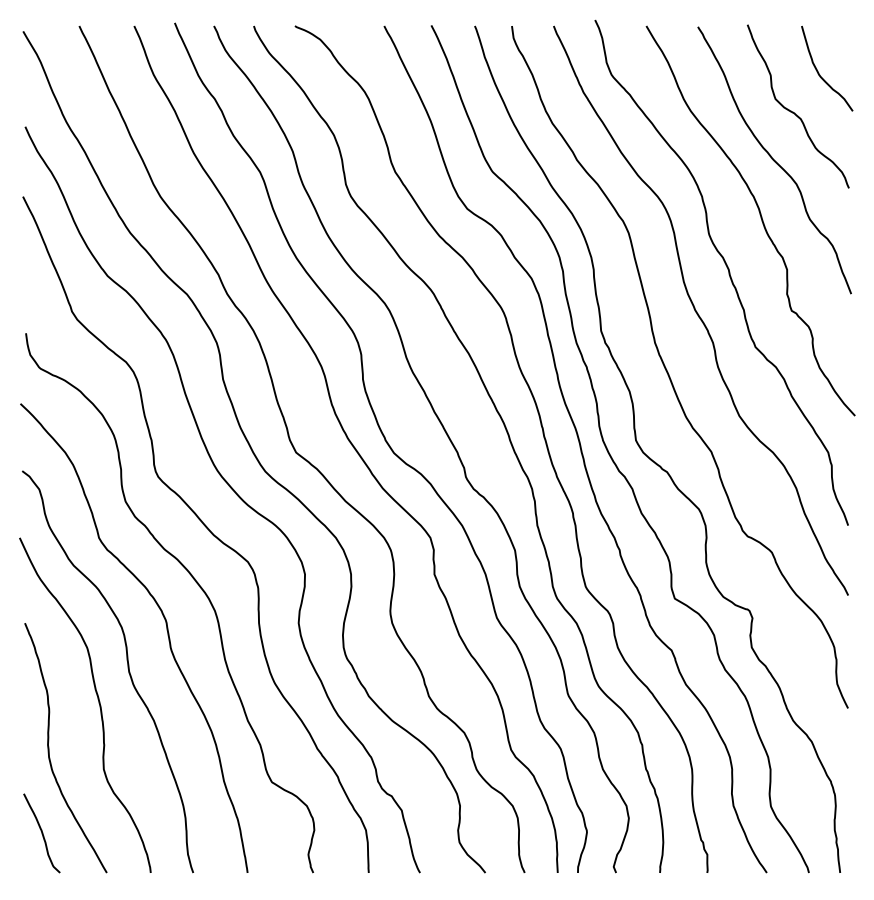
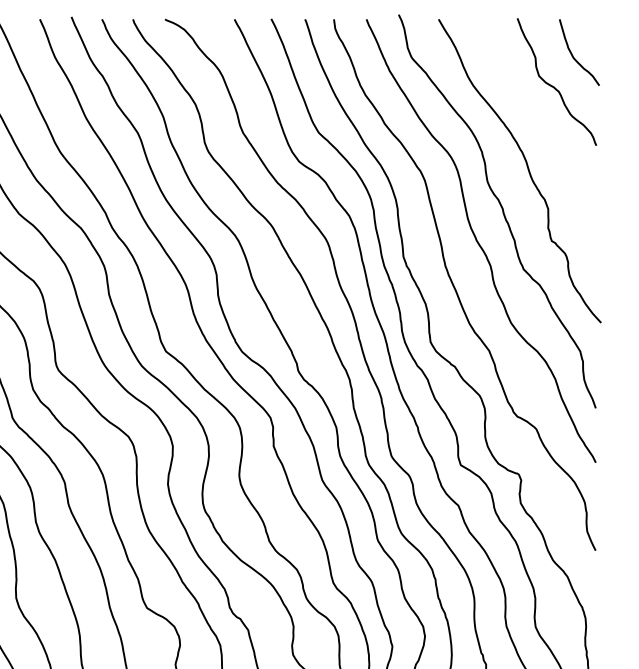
curve: (774, 160) -> (538, 124), removed

